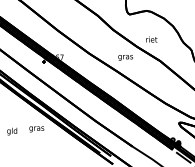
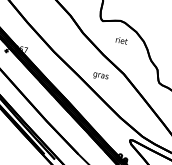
text: (151, 39) -> (121, 40), moved
text: (125, 57) -> (100, 76), moved

